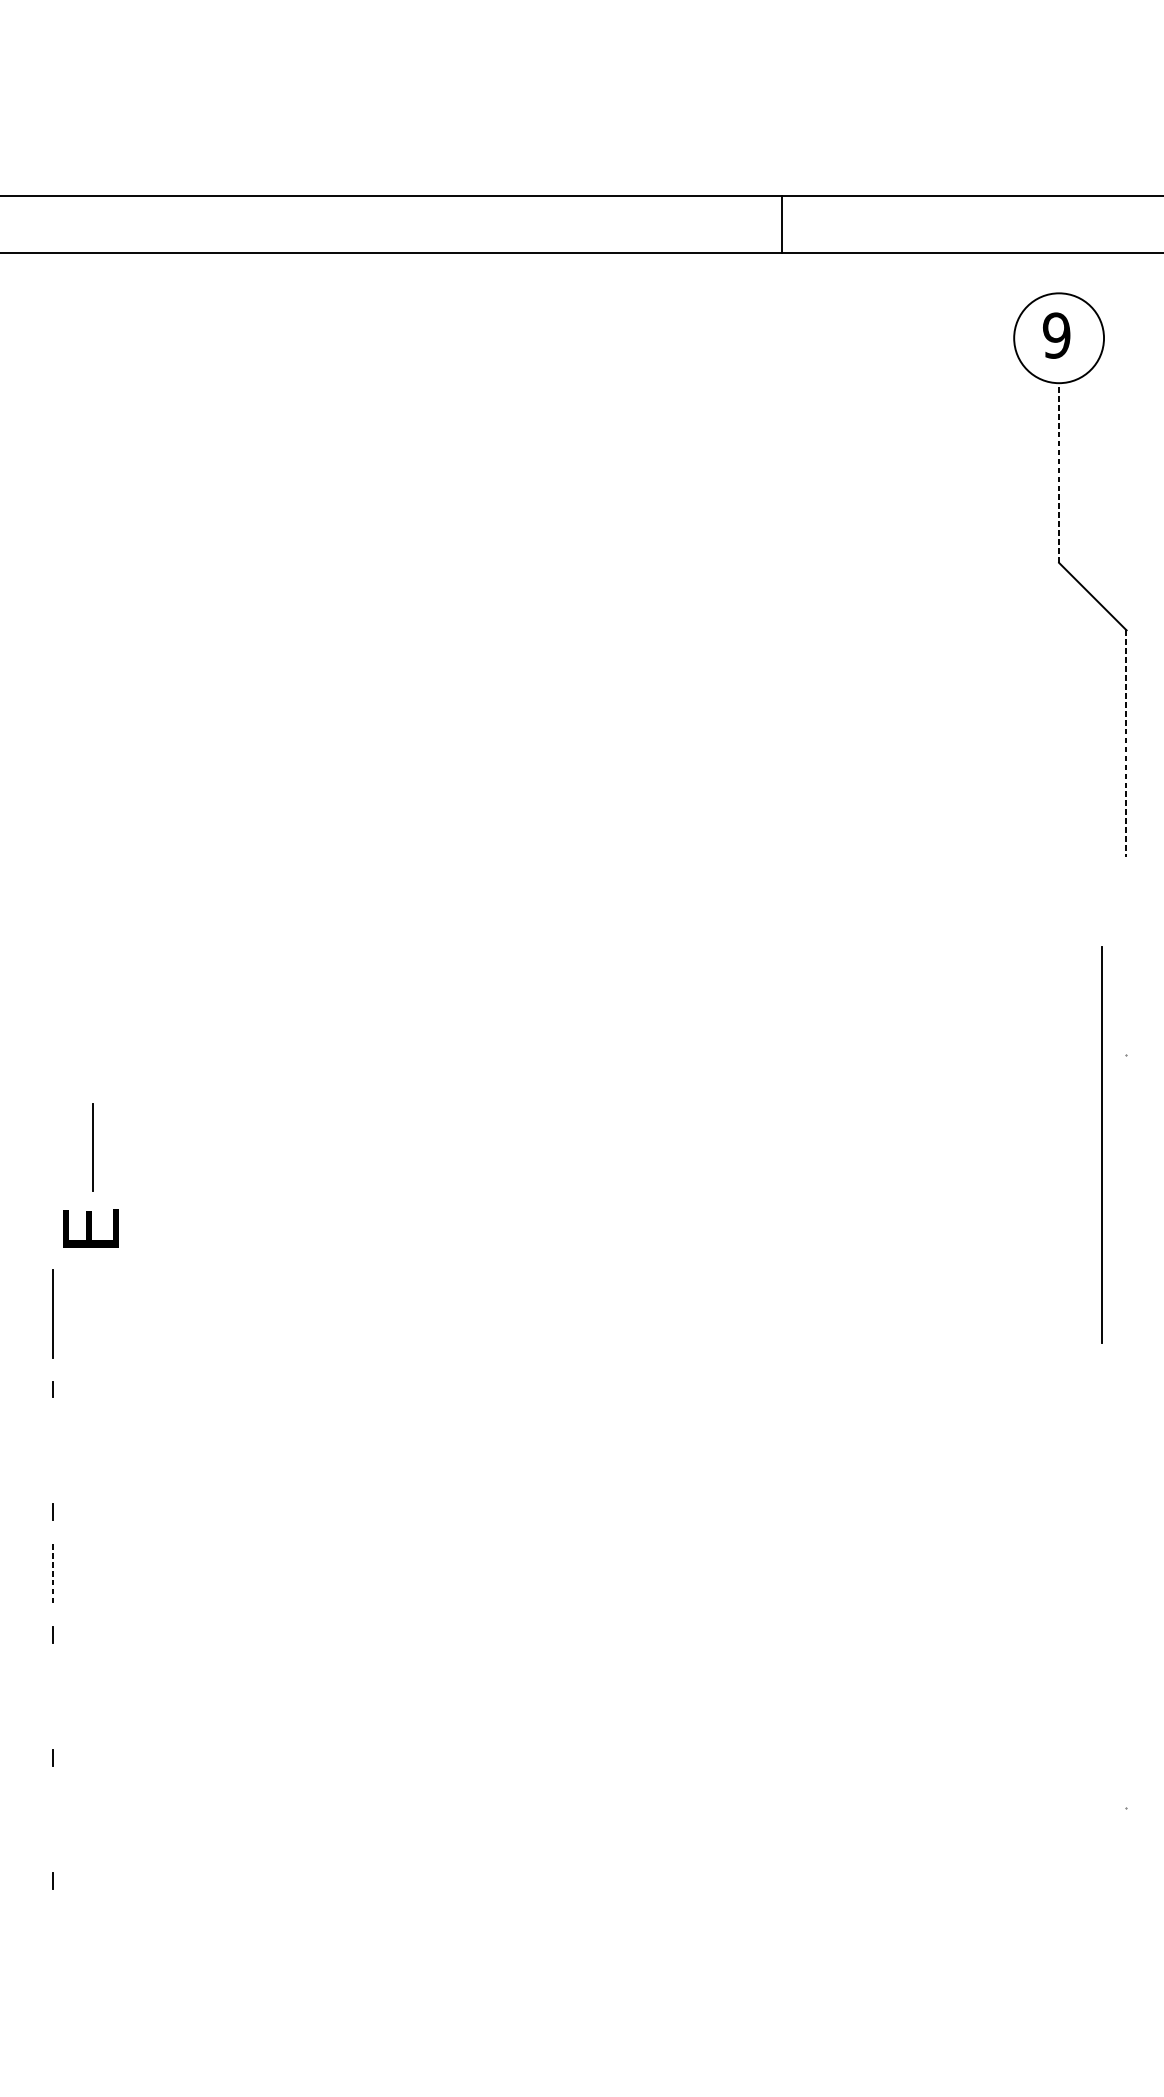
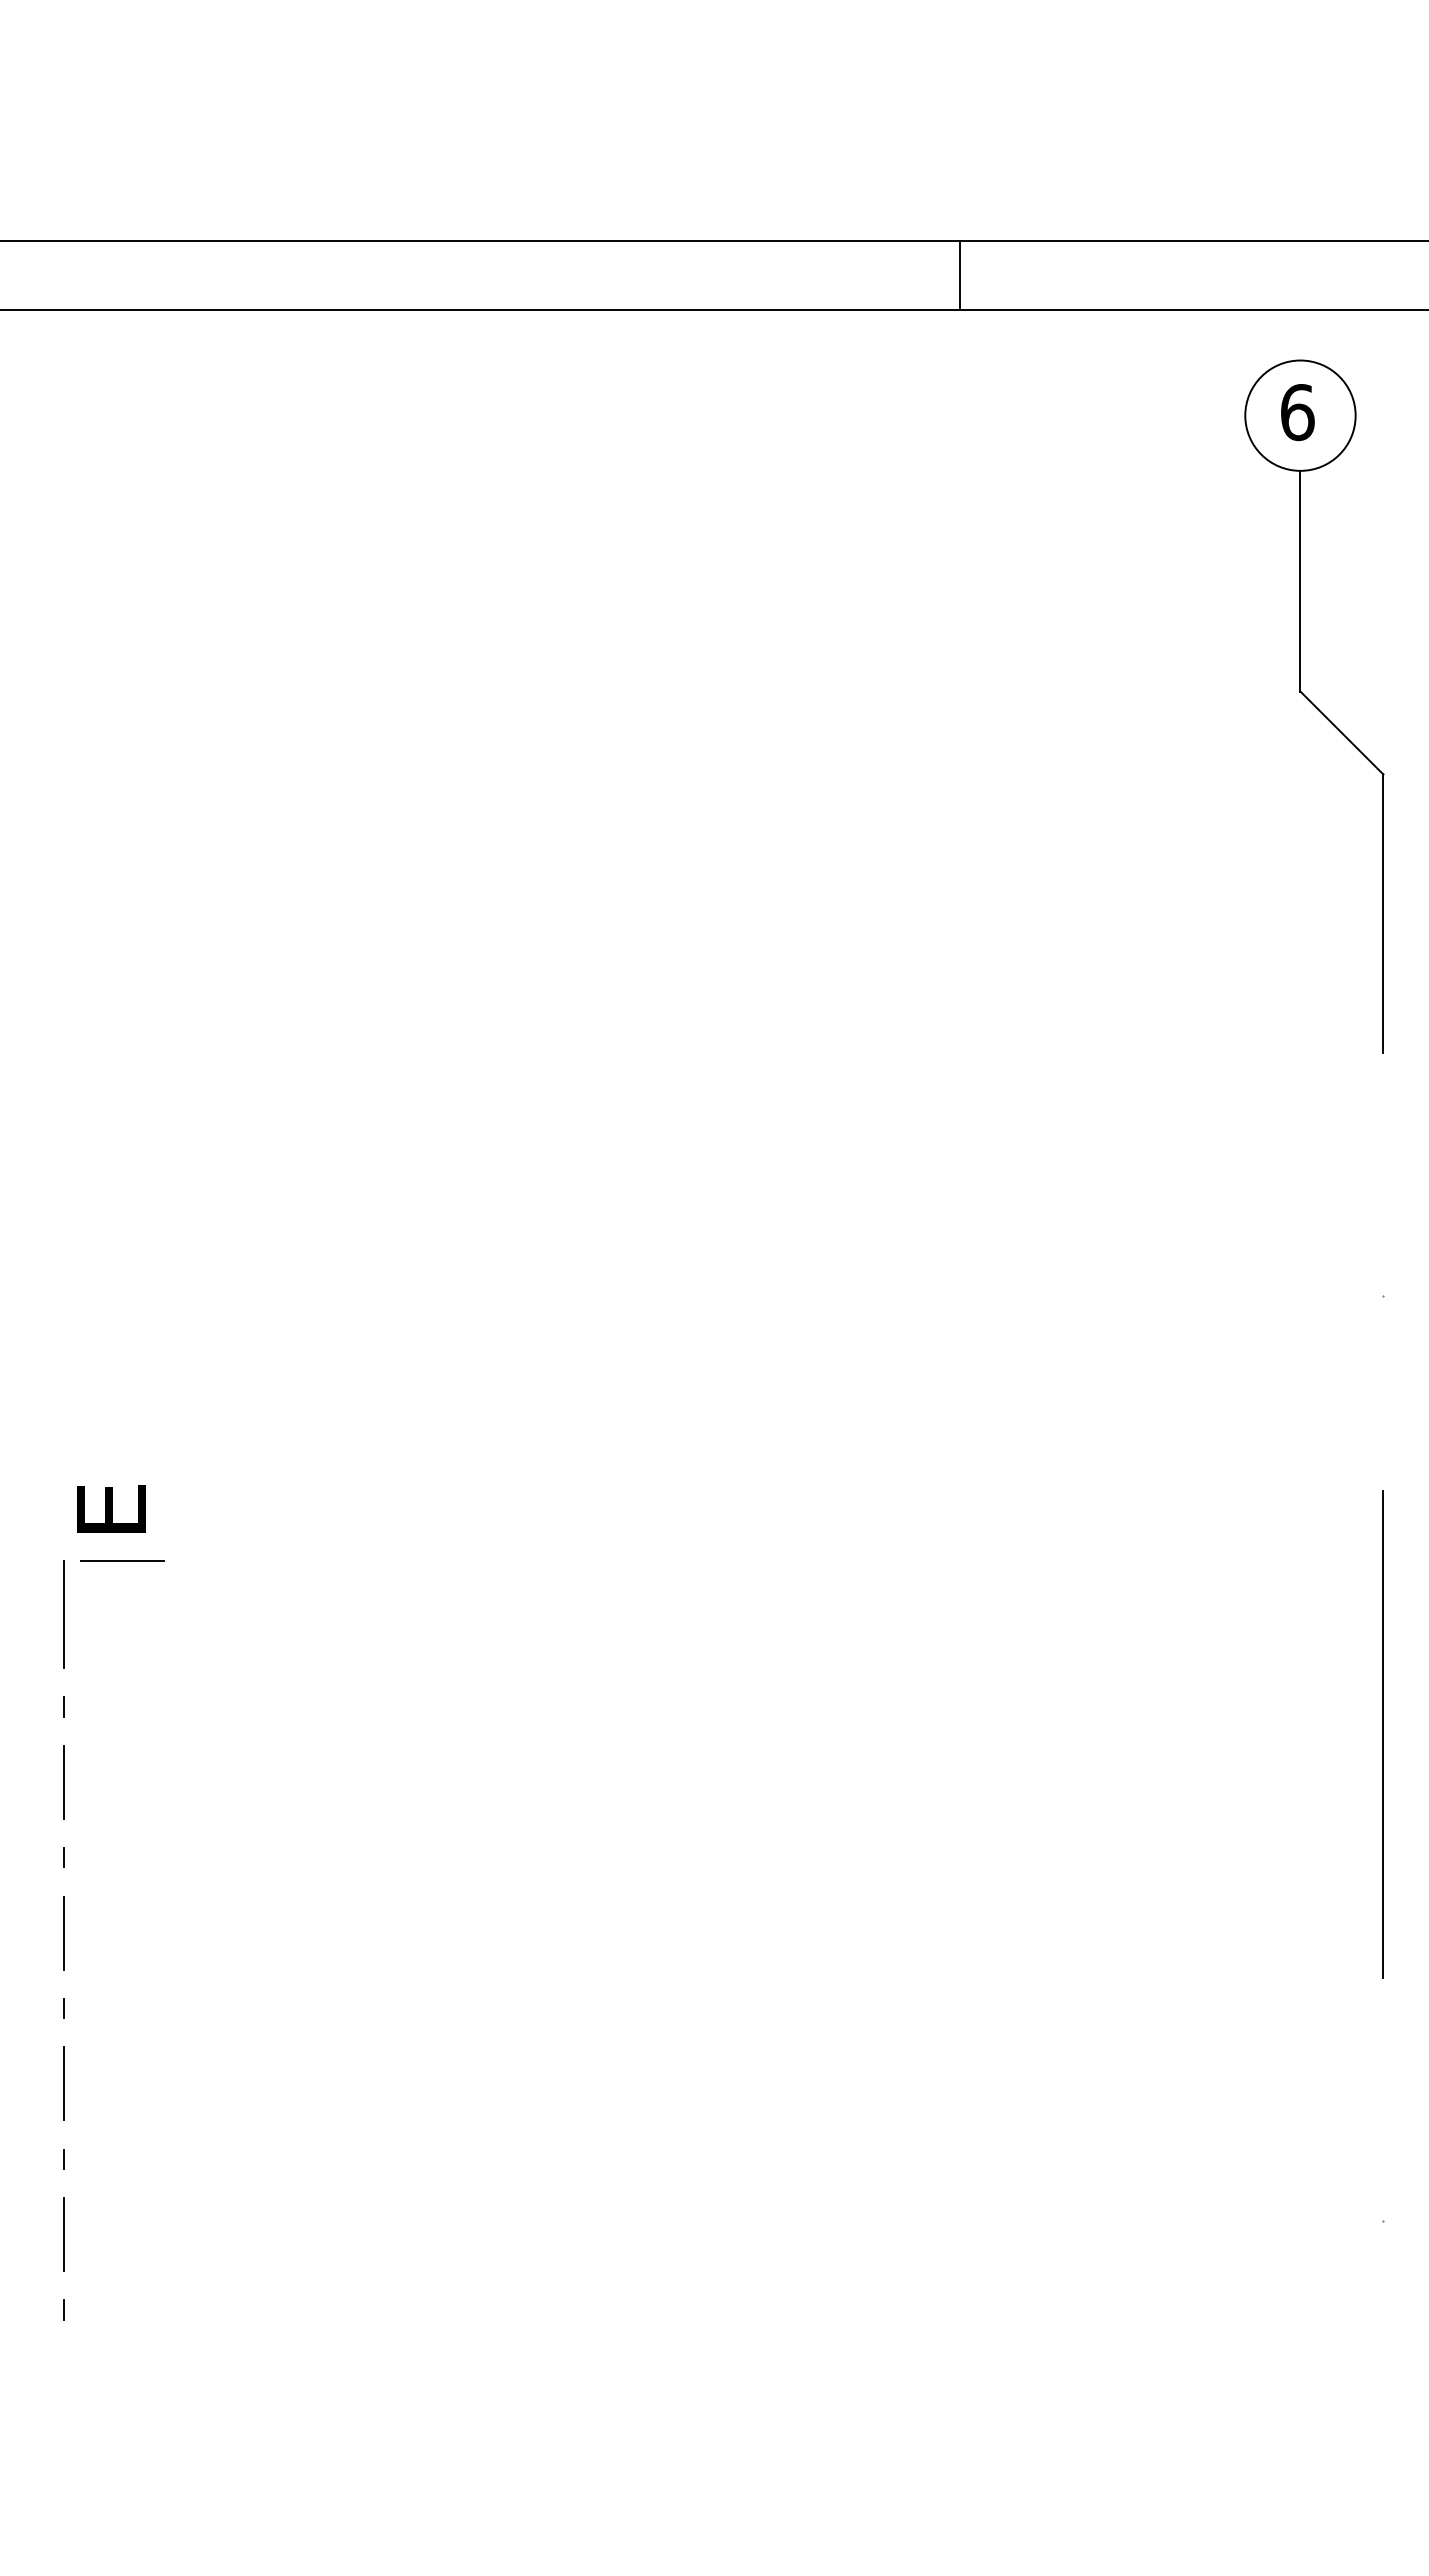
text: (1056, 335) -> (1297, 412), 9 -> 6
line: (1059, 472) -> (1300, 580), dashed -> solid
line: (1126, 744) -> (1383, 914), dashed -> solid
line: (1101, 1144) -> (1382, 1734), moved
line: (92, 1147) -> (113, 1409), removed
line: (99, 1270) -> (121, 1560), added
line: (52, 1450) -> (64, 1781), added
line: (52, 1573) -> (64, 1932), dashed -> solid
line: (52, 1696) -> (64, 2083), added
line: (52, 1819) -> (64, 2234), added

